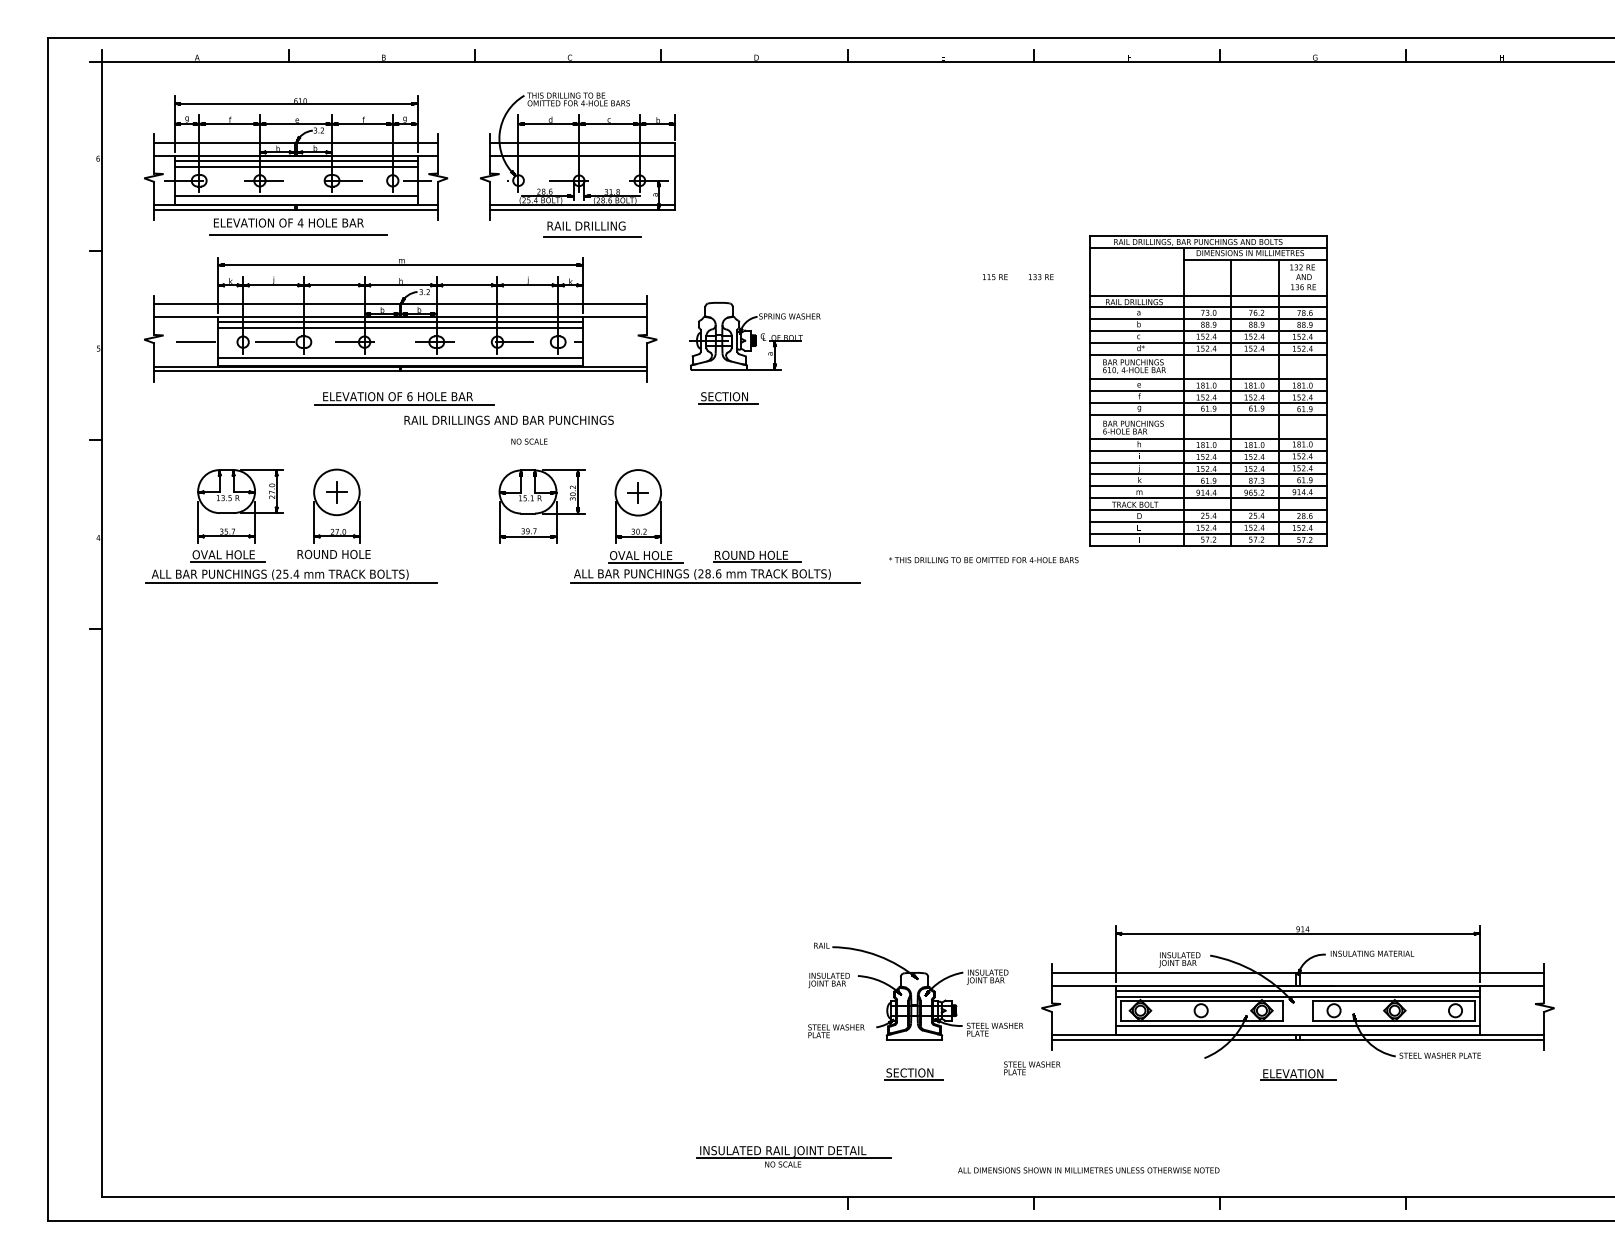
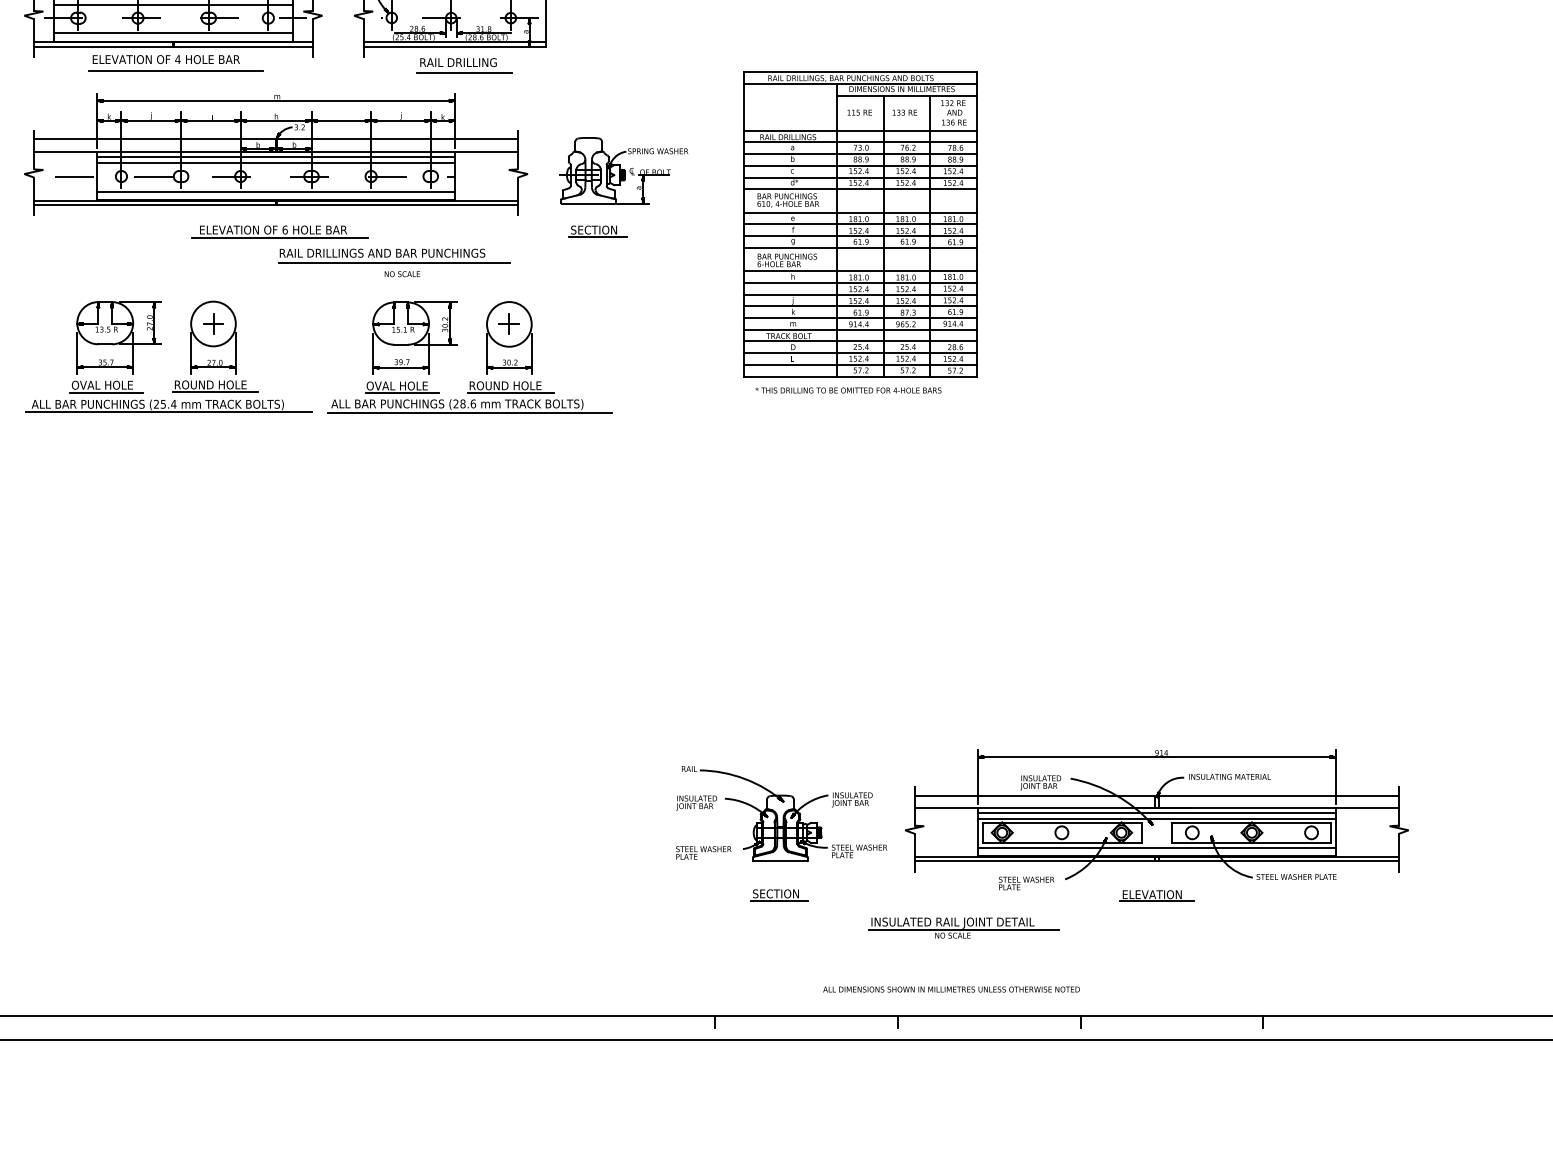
part: (1208, 390) -> (860, 223), moved
line: (520, 430) -> (393, 263), added
line: (338, 561) -> (215, 391), added
part: (715, 566) -> (470, 396), moved
text: (1032, 1068) -> (1026, 883), moved
part: (793, 1156) -> (963, 927), moved

